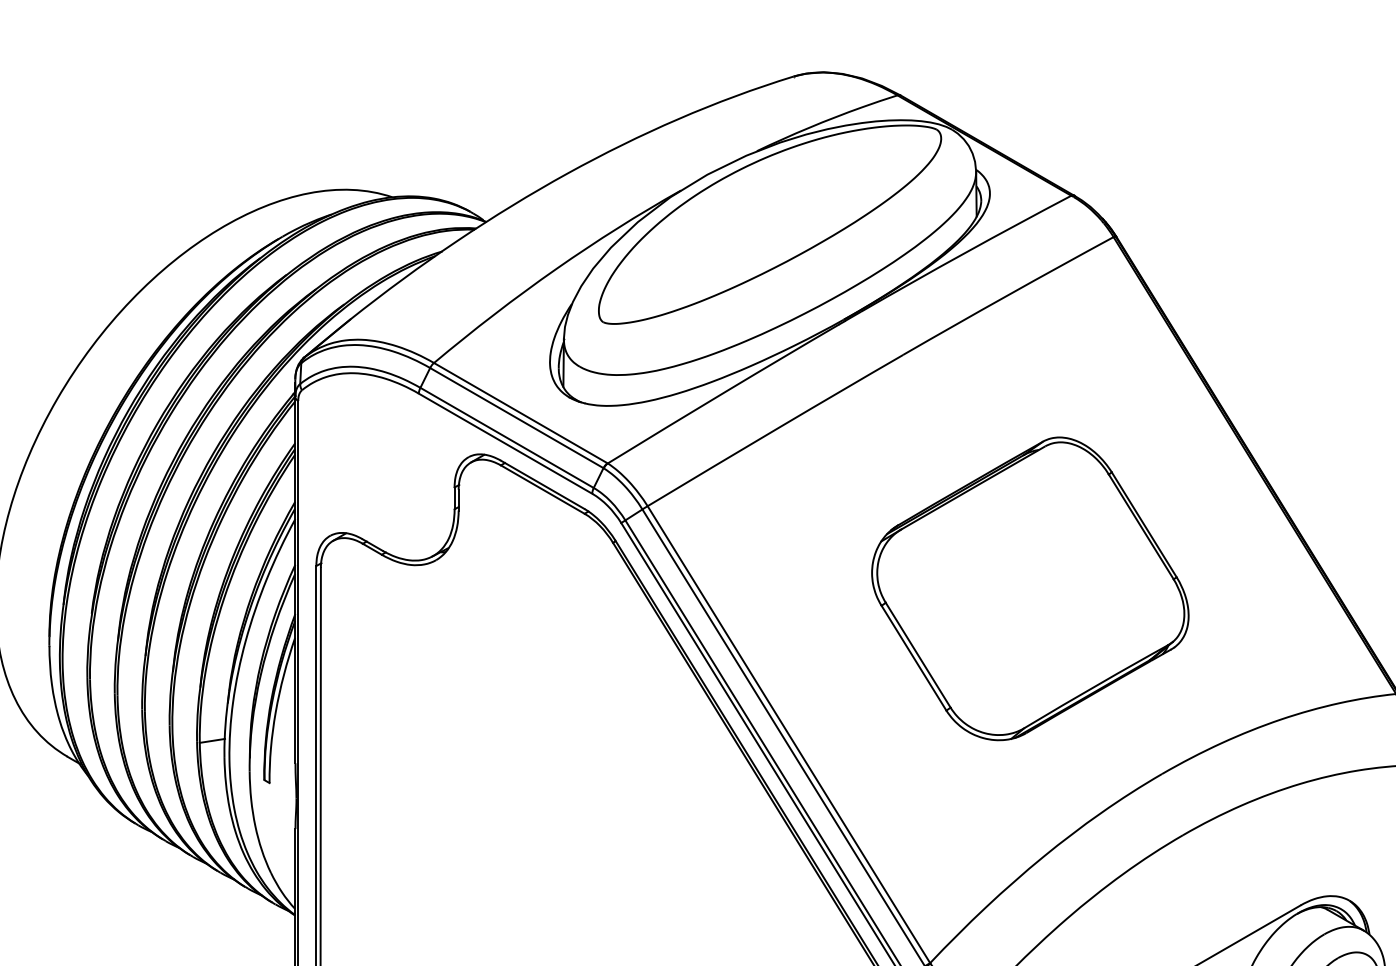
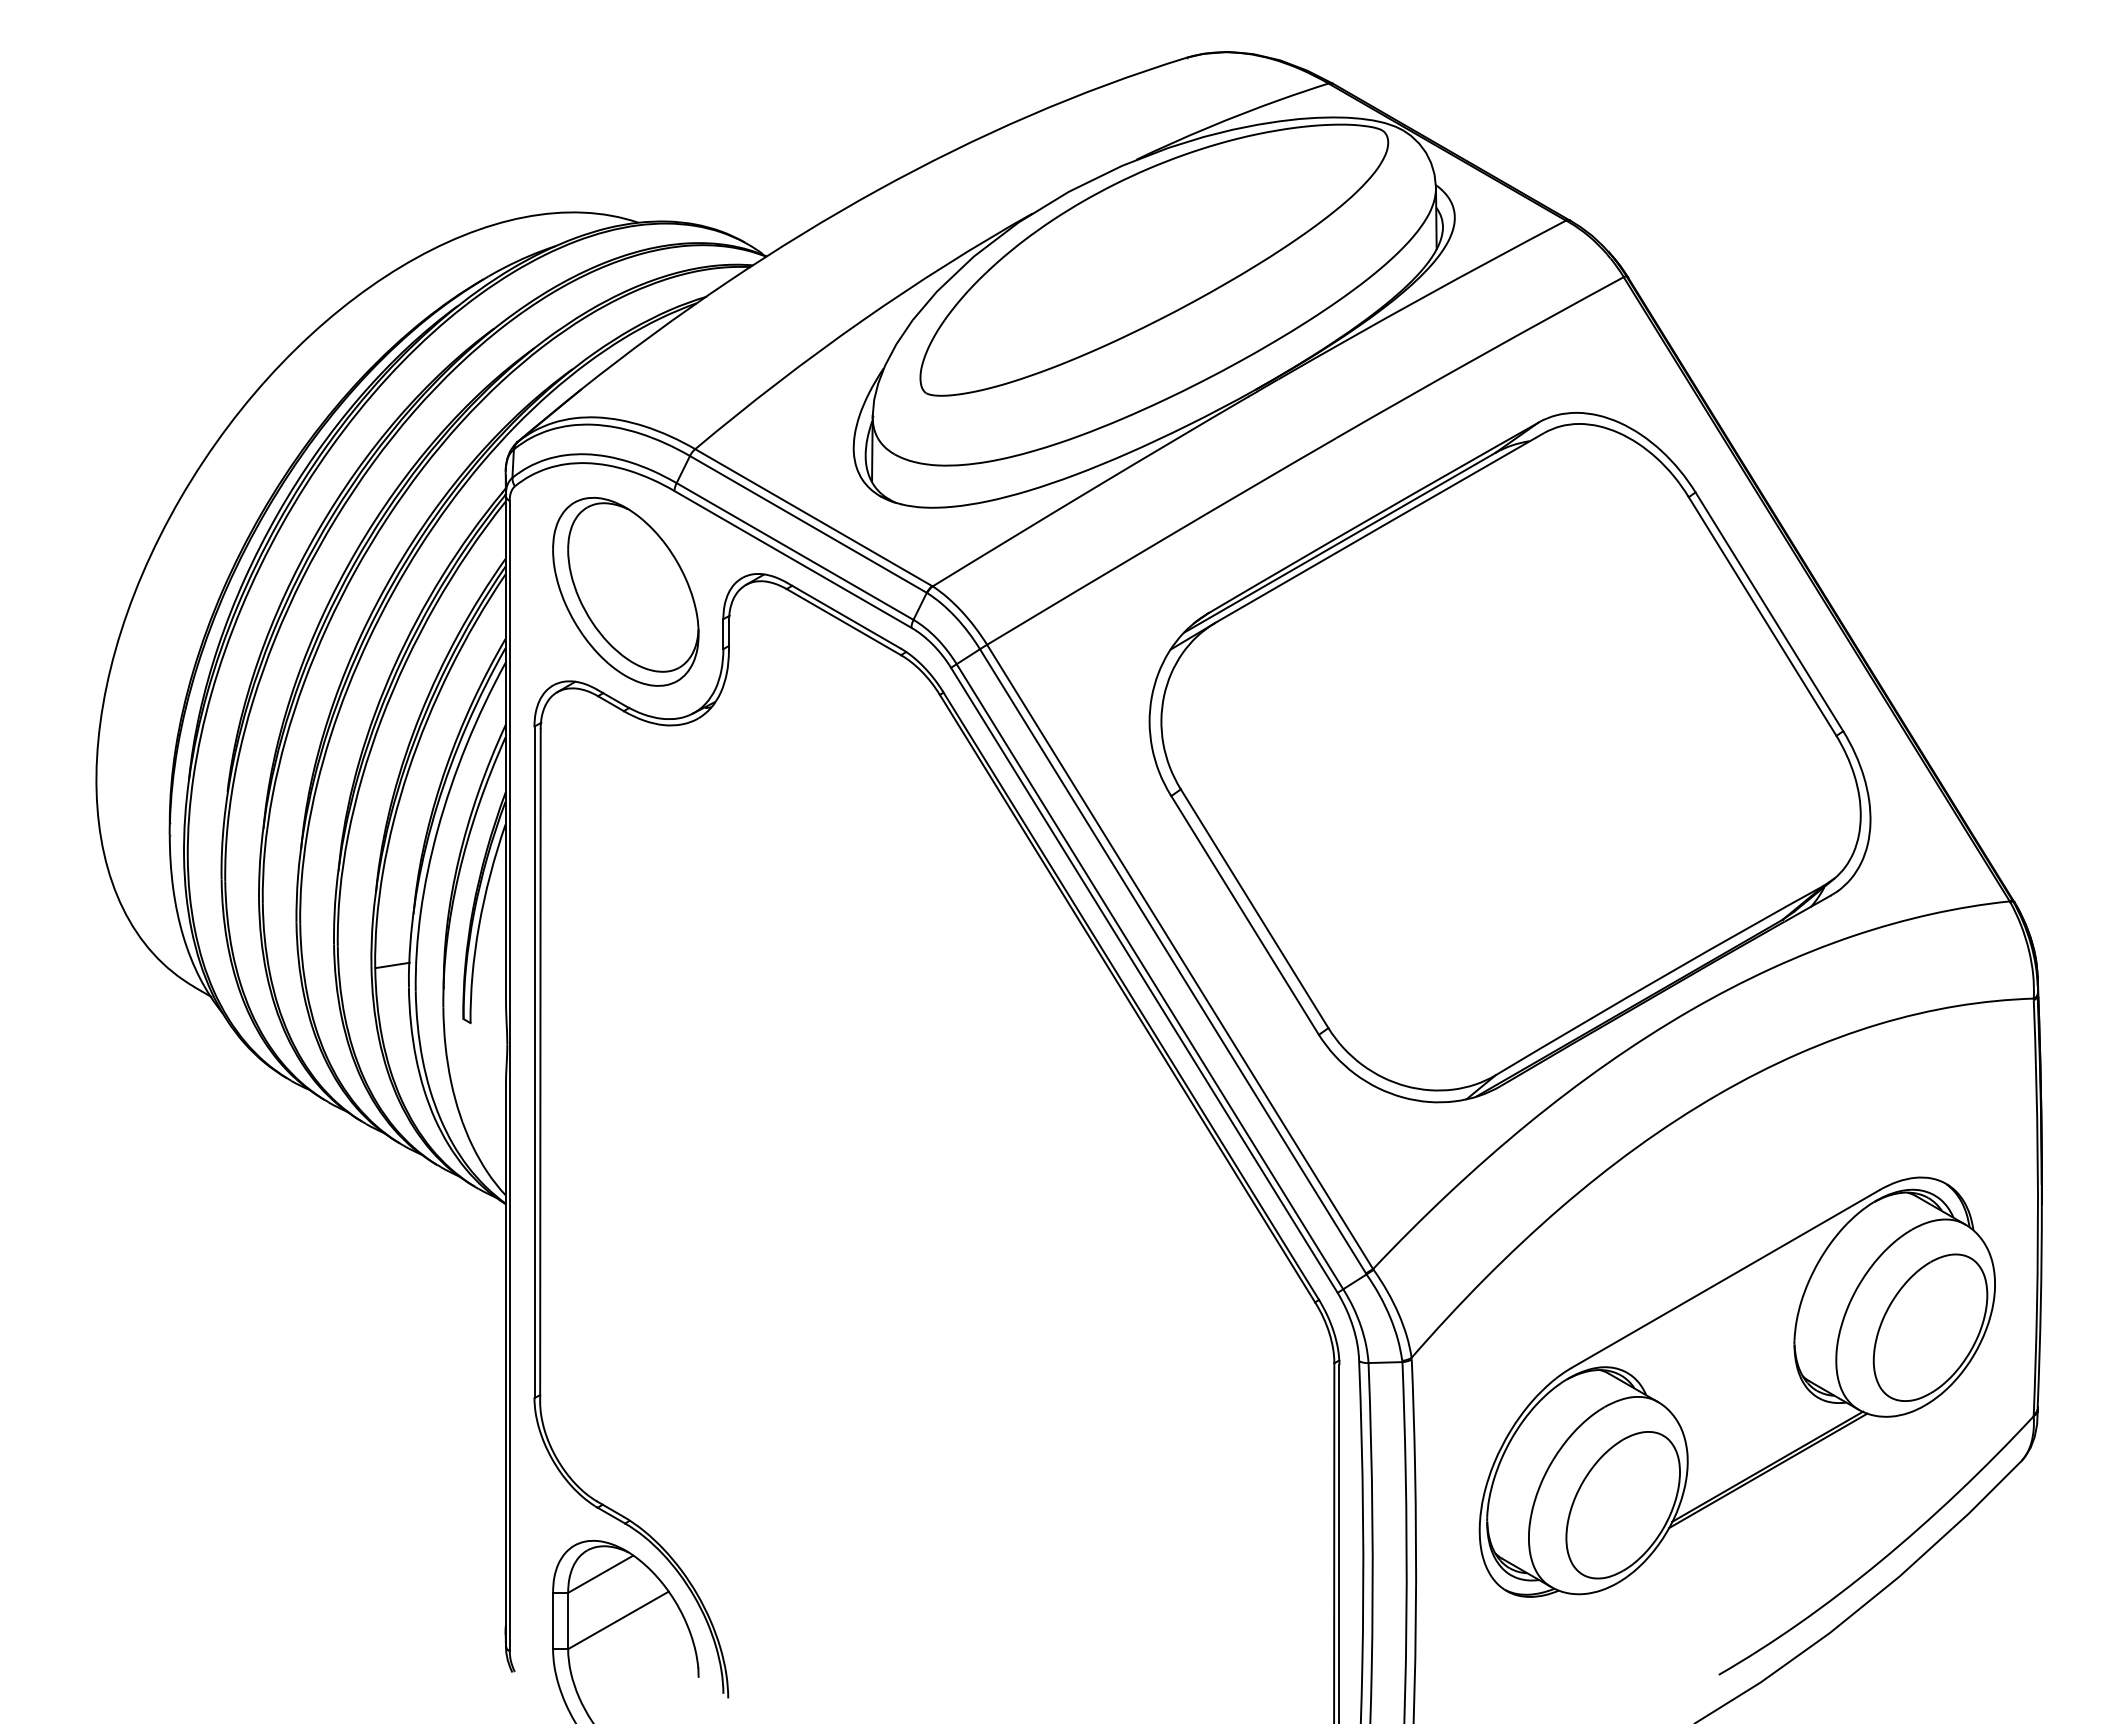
part: (382, 467) -> (625, 591), added
part: (1029, 588) -> (1509, 757), size x1.67

